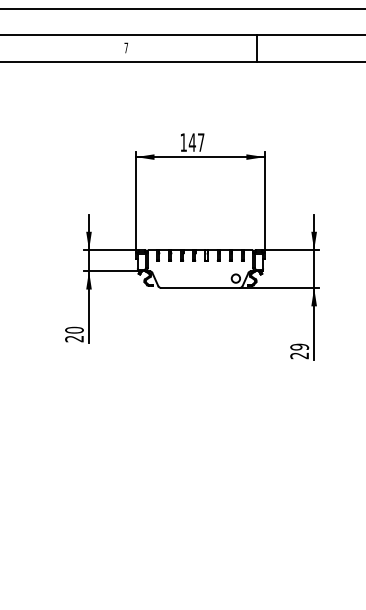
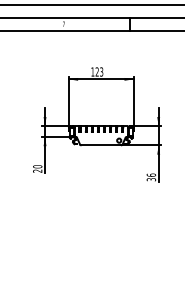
text: (196, 141) -> (99, 71), 147 -> 123
text: (297, 351) -> (150, 177), 29 -> 36

